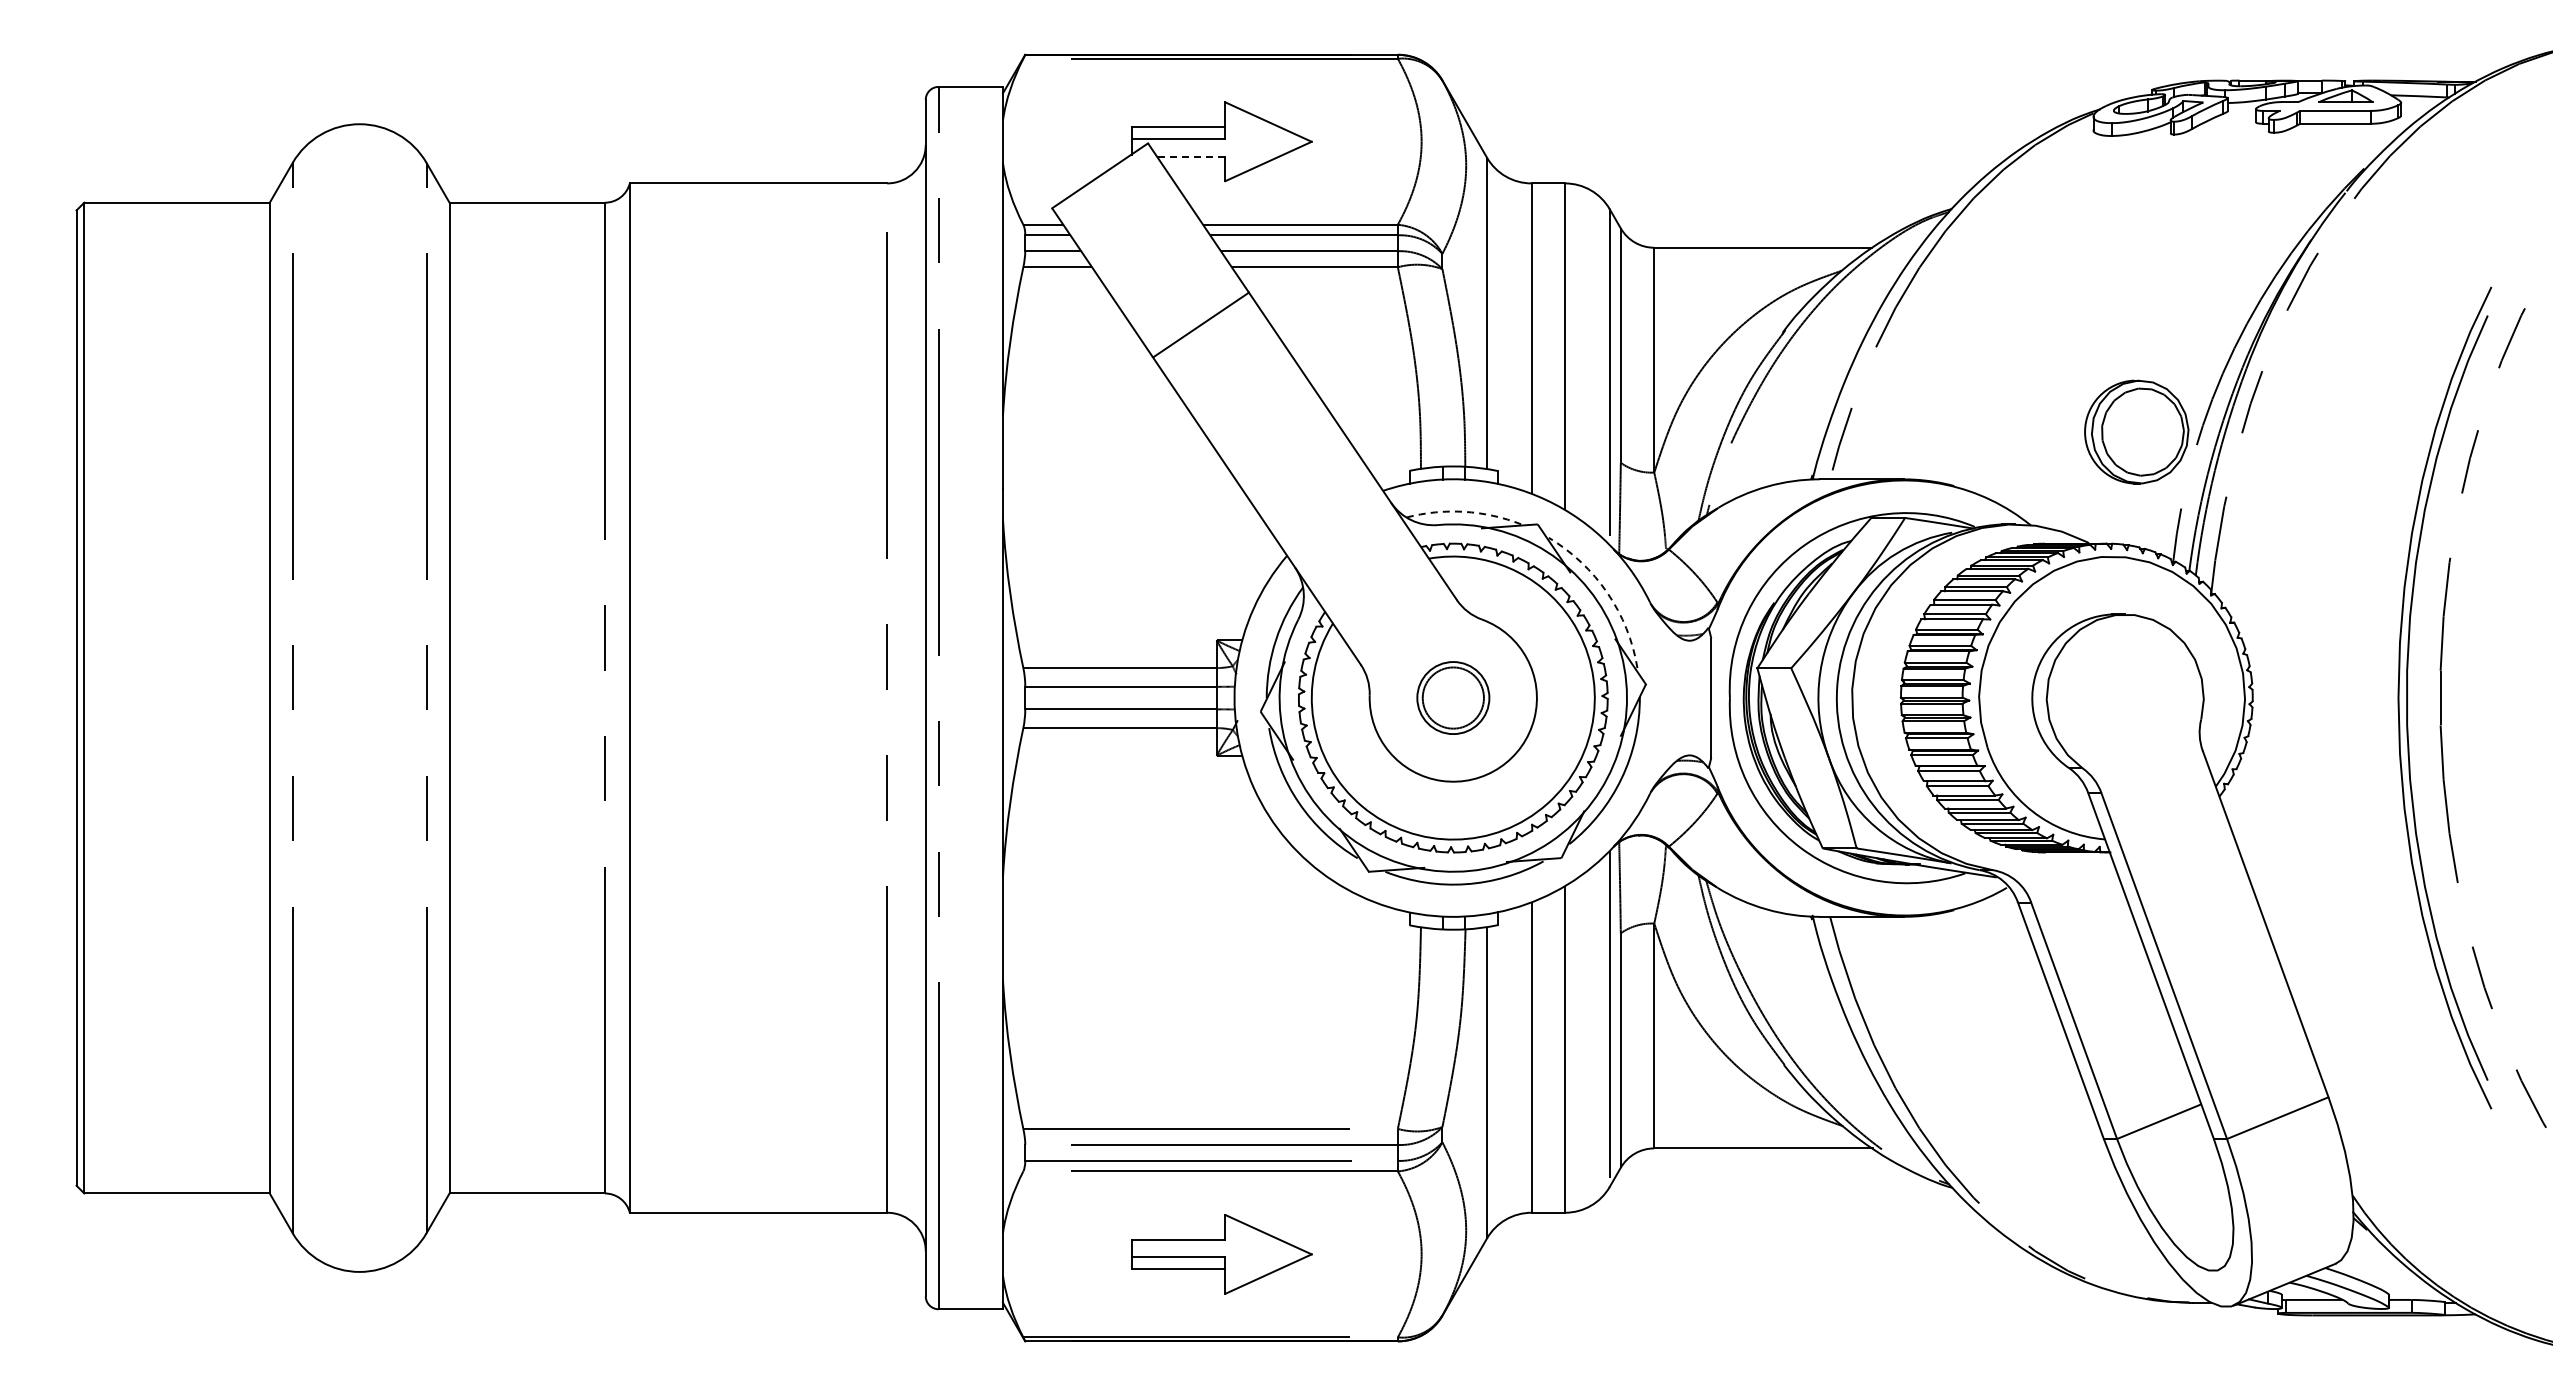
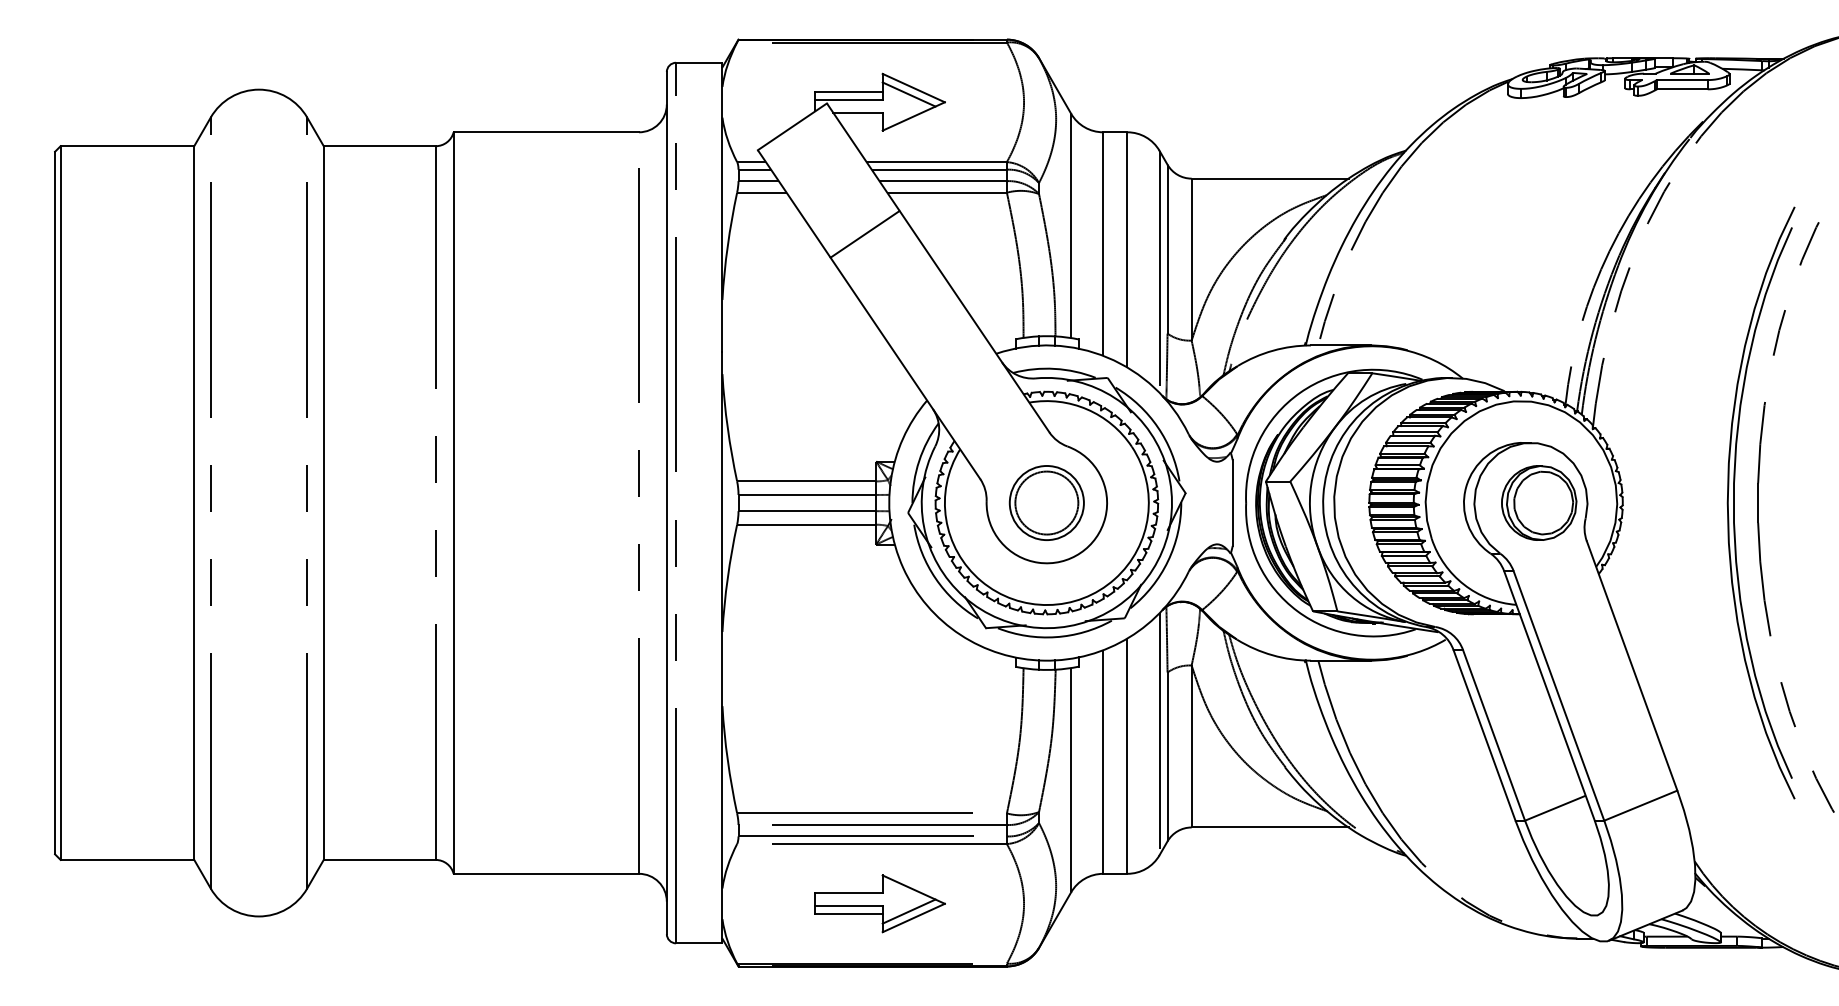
line: (1261, 130) -> (908, 94), added
line: (1190, 156) -> (857, 112), dashed -> solid
part: (2136, 431) -> (1539, 502), moved
arc: (1464, 511) -> (1054, 368), dashed -> solid
arc: (1607, 593) -> (1157, 427), dashed -> solid
part: (1453, 697) -> (1047, 502), size x1.43
line: (1261, 1264) -> (908, 911), added

